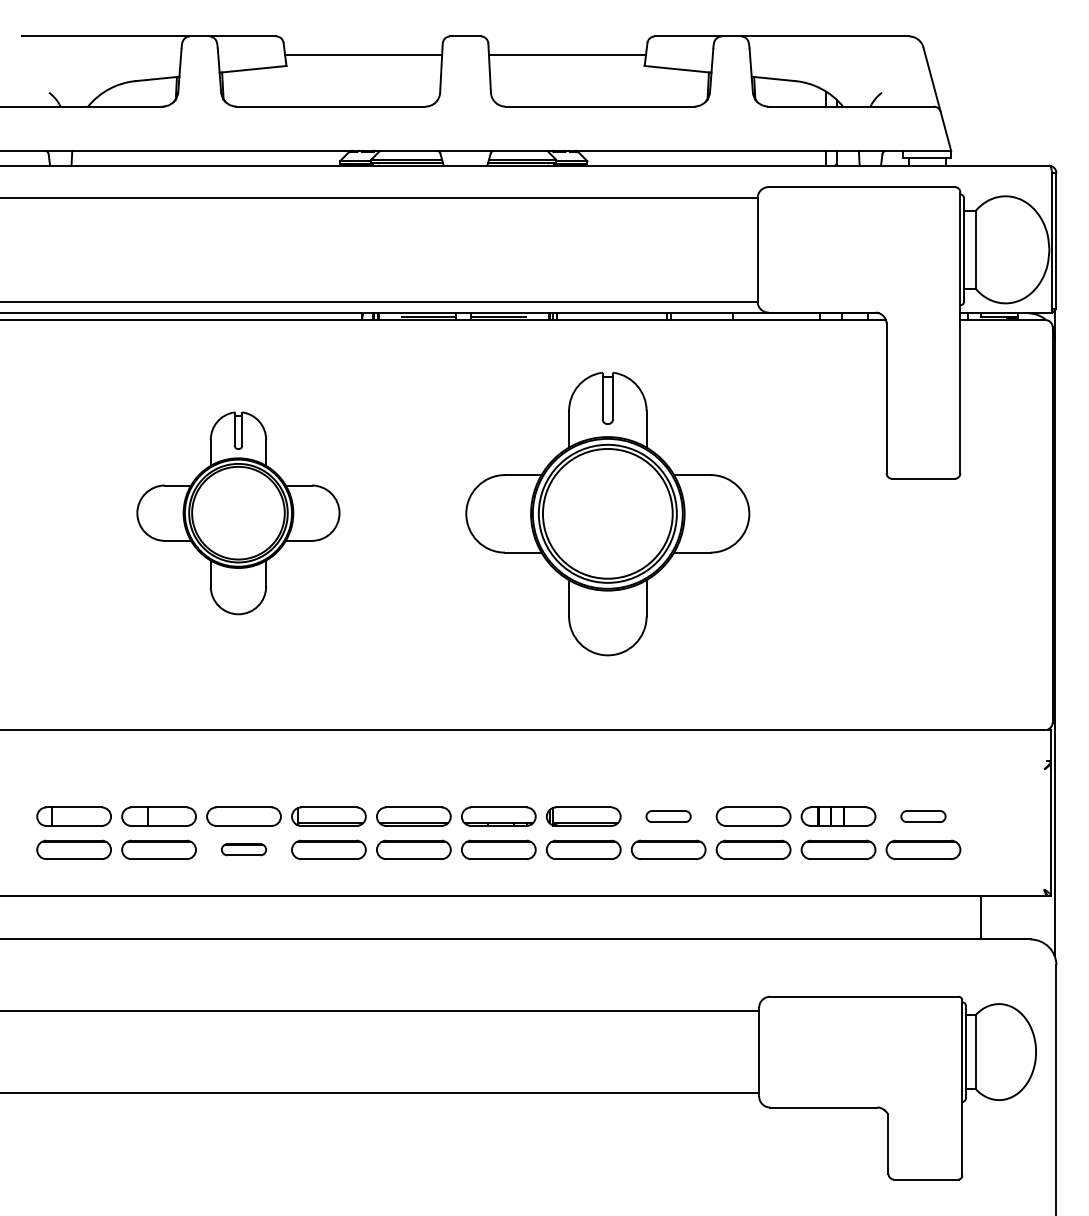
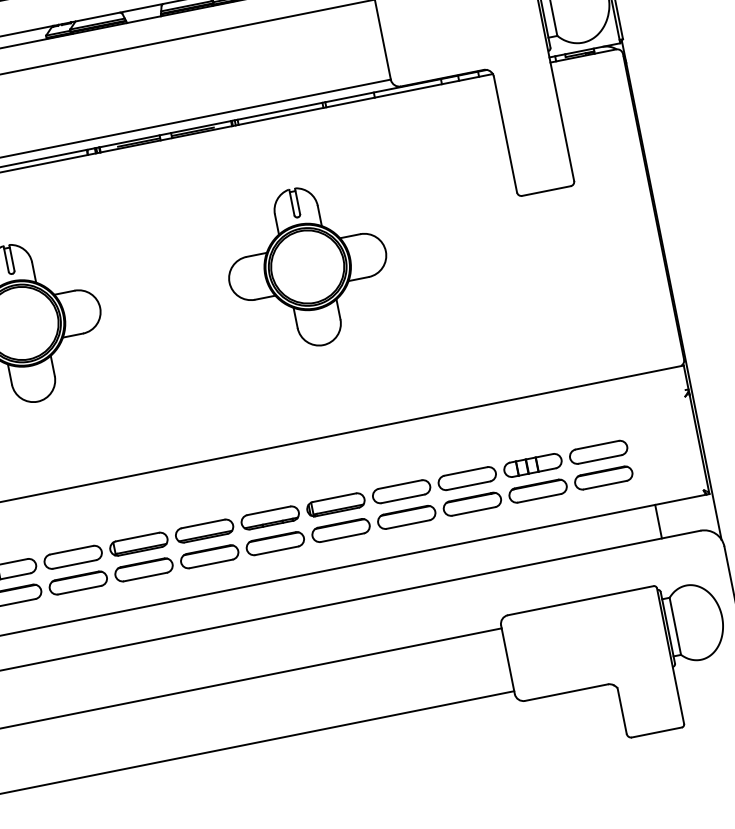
part: (607, 513) -> (307, 266), size x0.71
part: (668, 816) -> (401, 491), size x1.67
part: (923, 816) -> (598, 452), size x1.67
part: (243, 849) -> (77, 582), size x1.67

